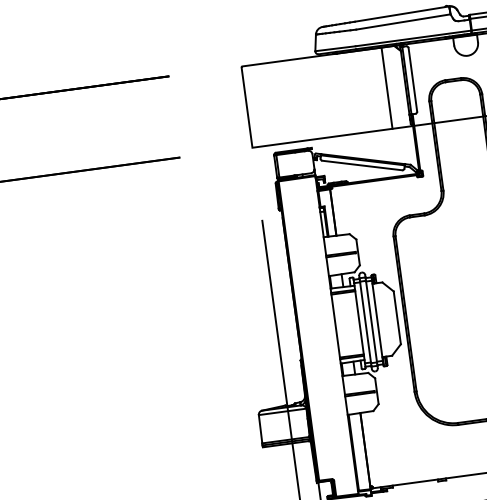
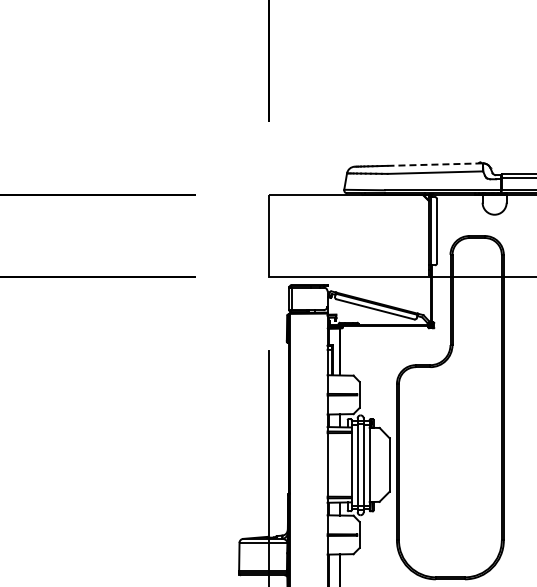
line: (402, 13) -> (435, 164), solid -> dashed
line: (387, 88) -> (410, 236), removed

